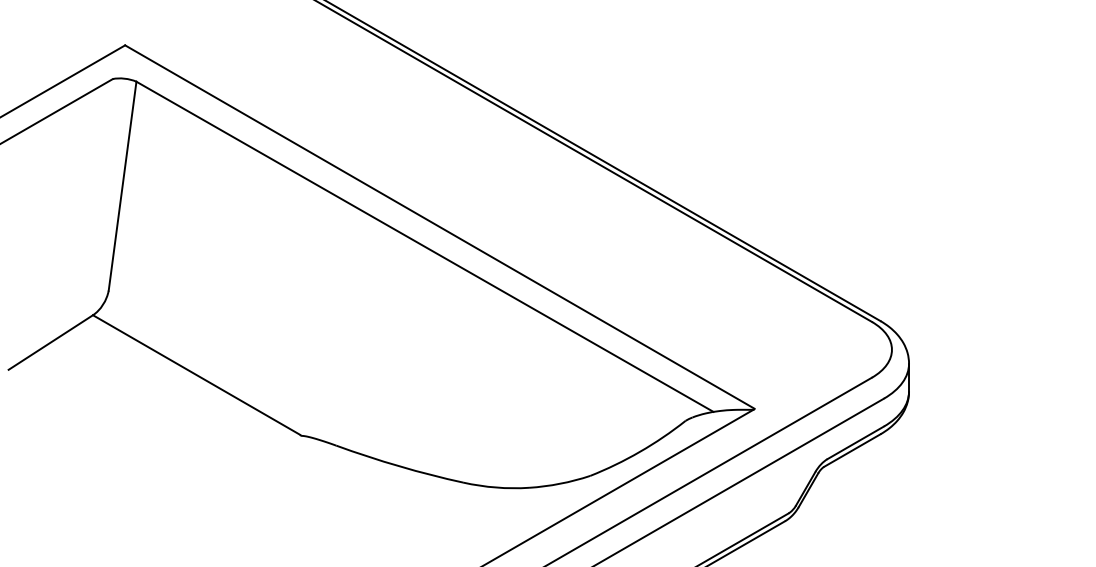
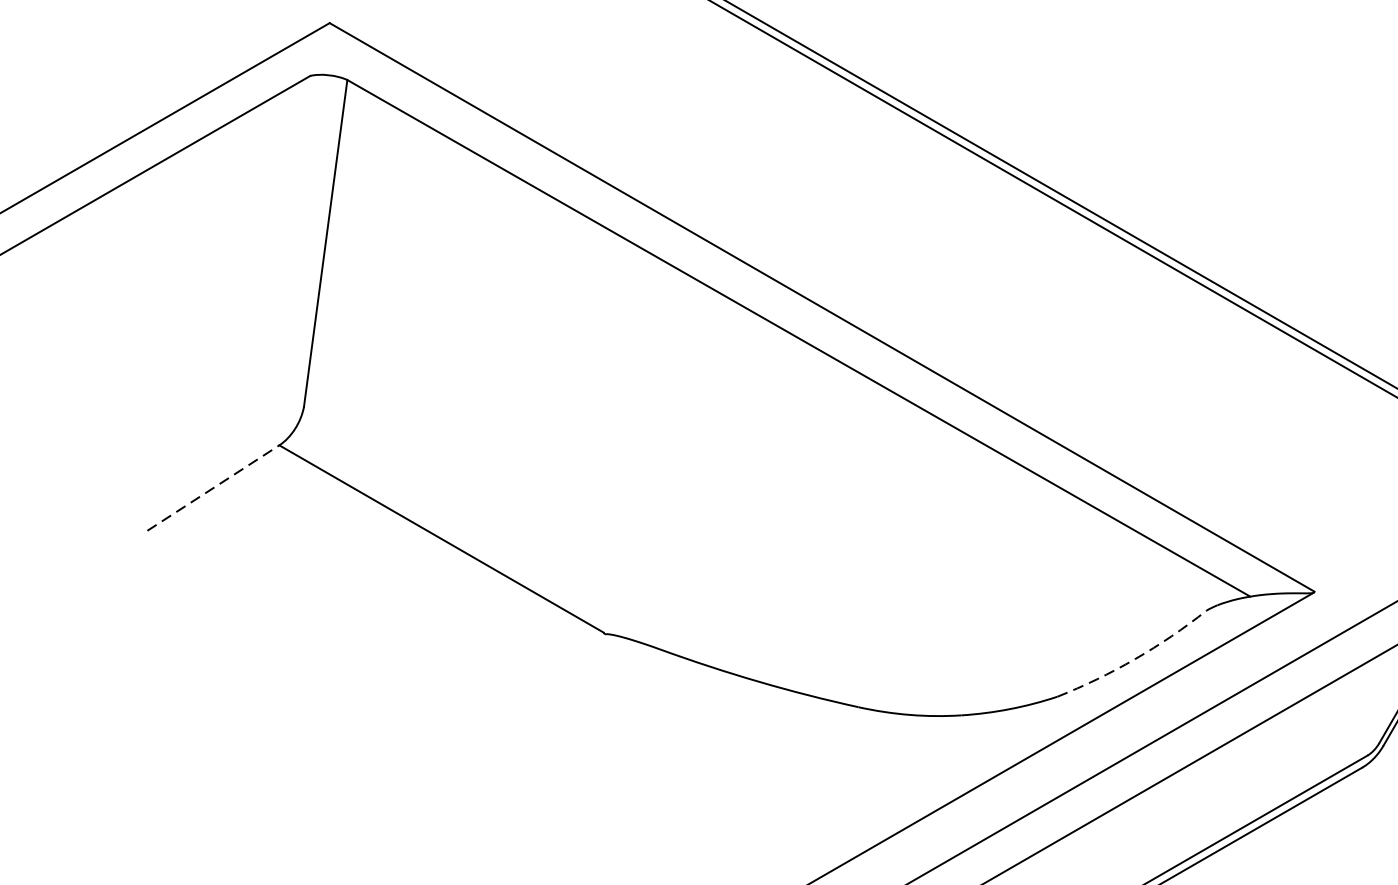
line: (51, 342) -> (214, 488), solid -> dashed
arc: (639, 451) -> (1134, 658), solid -> dashed

